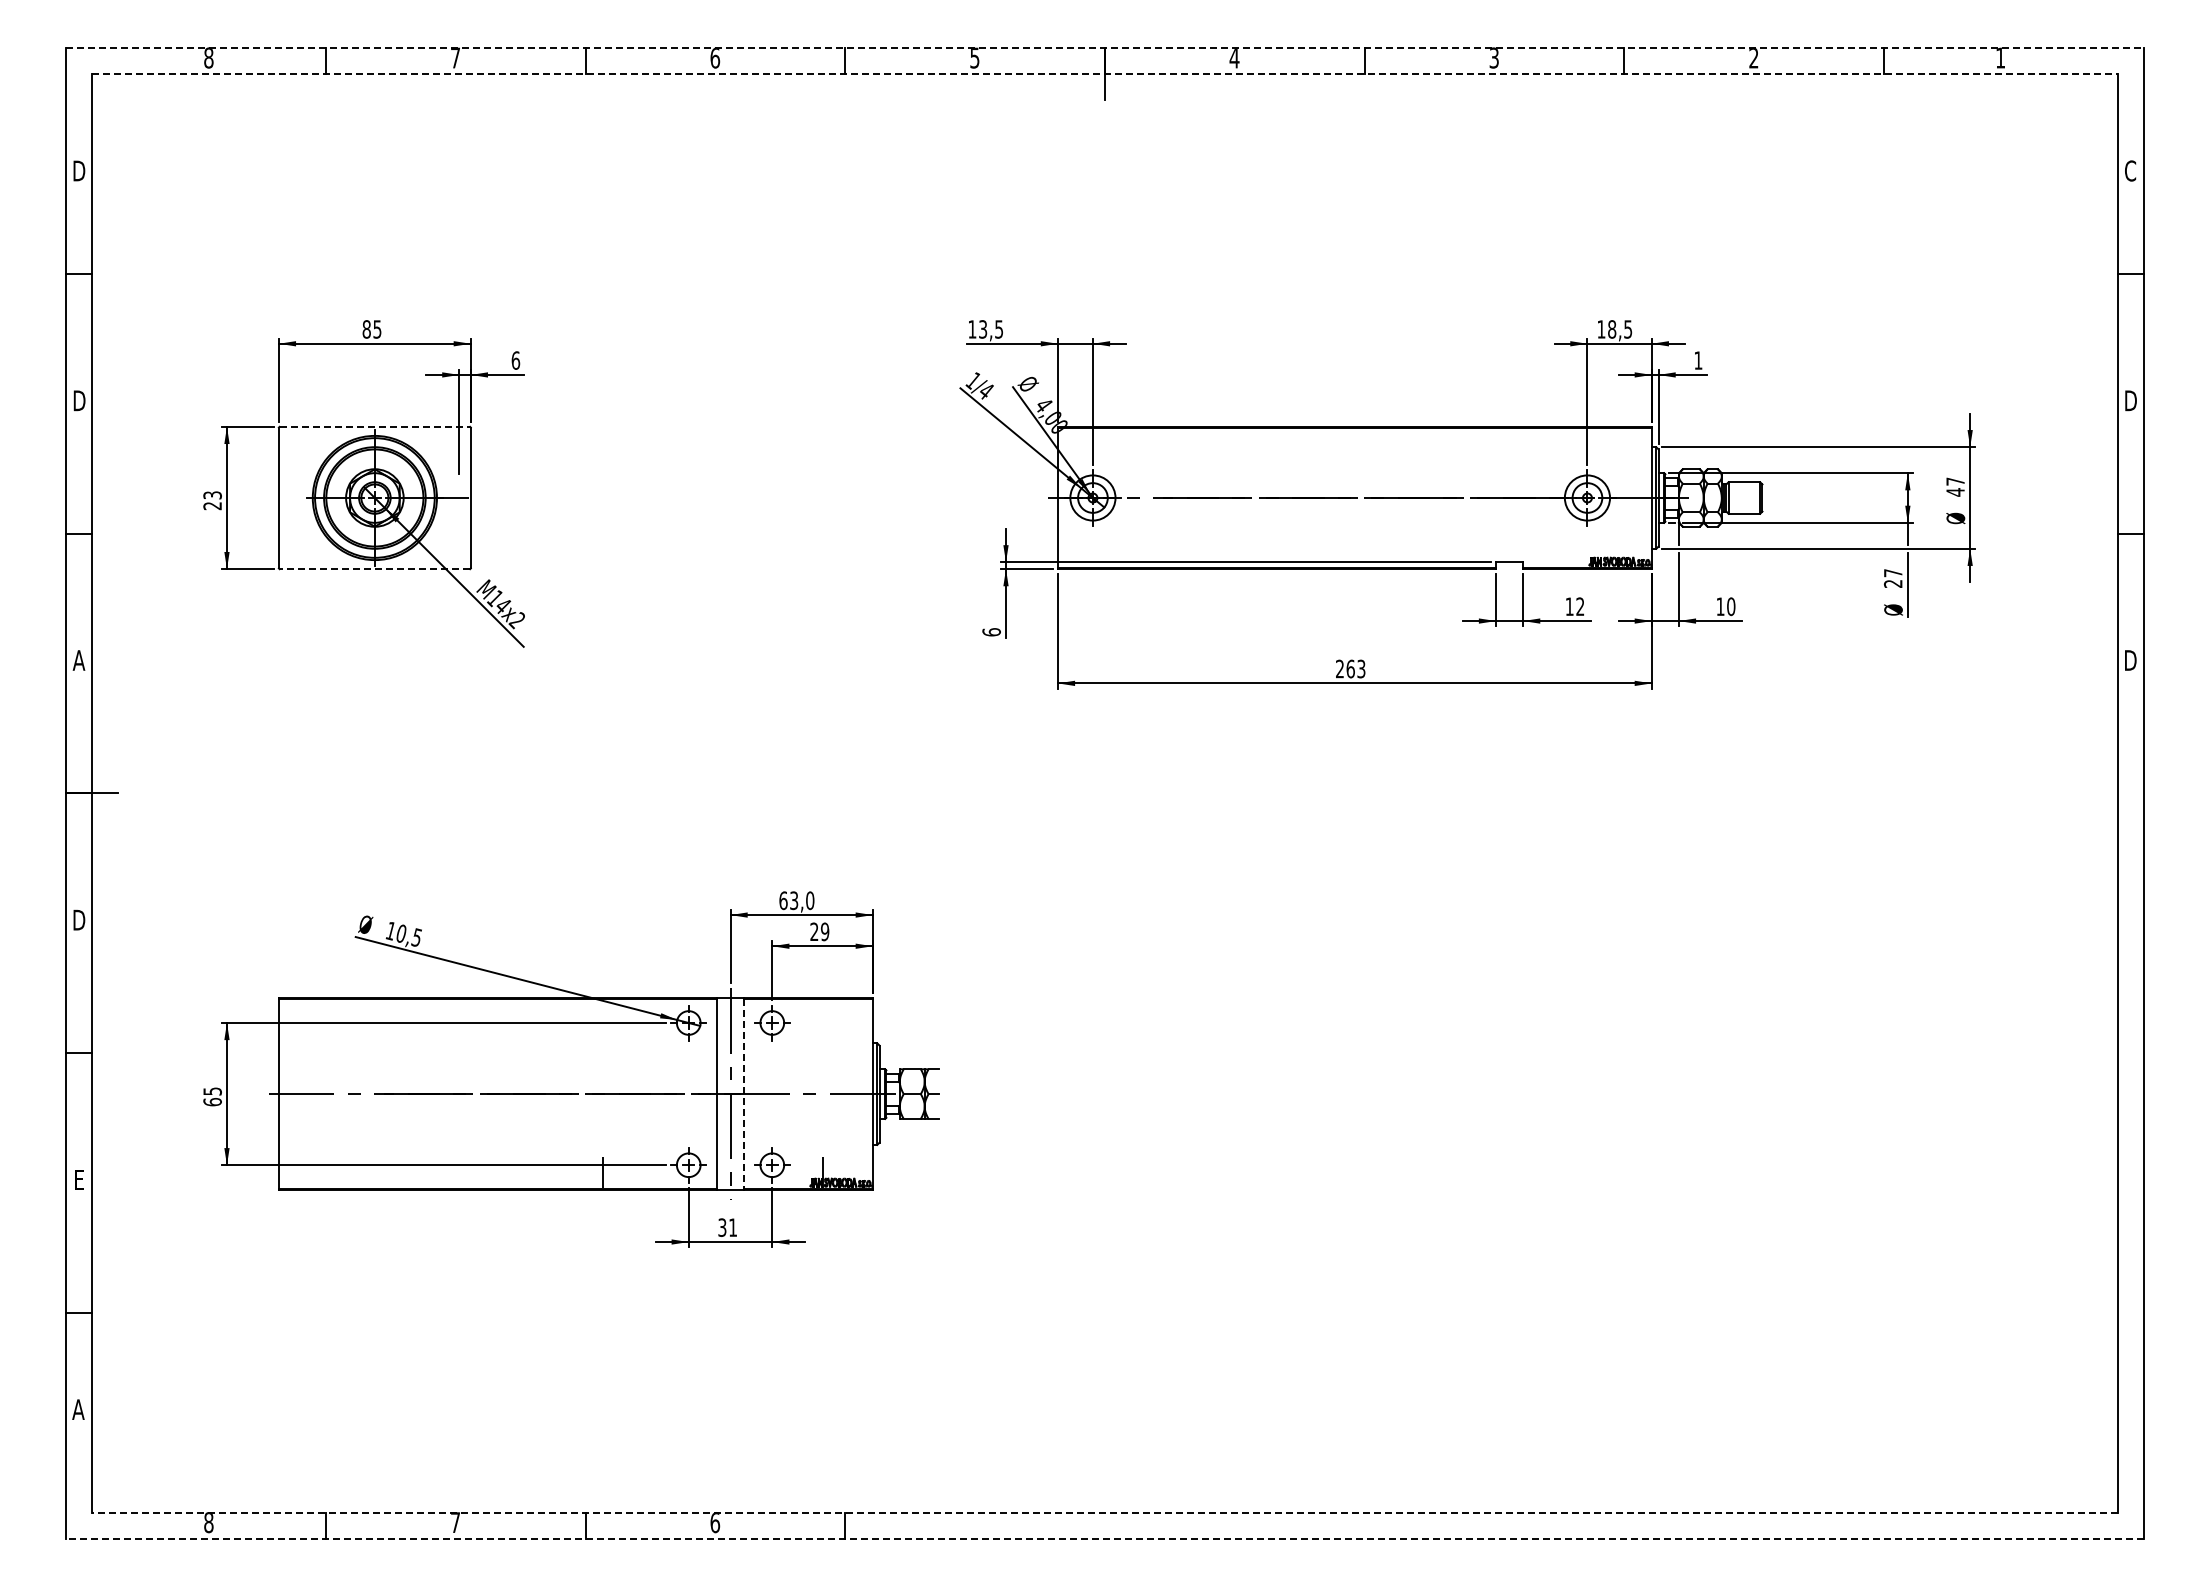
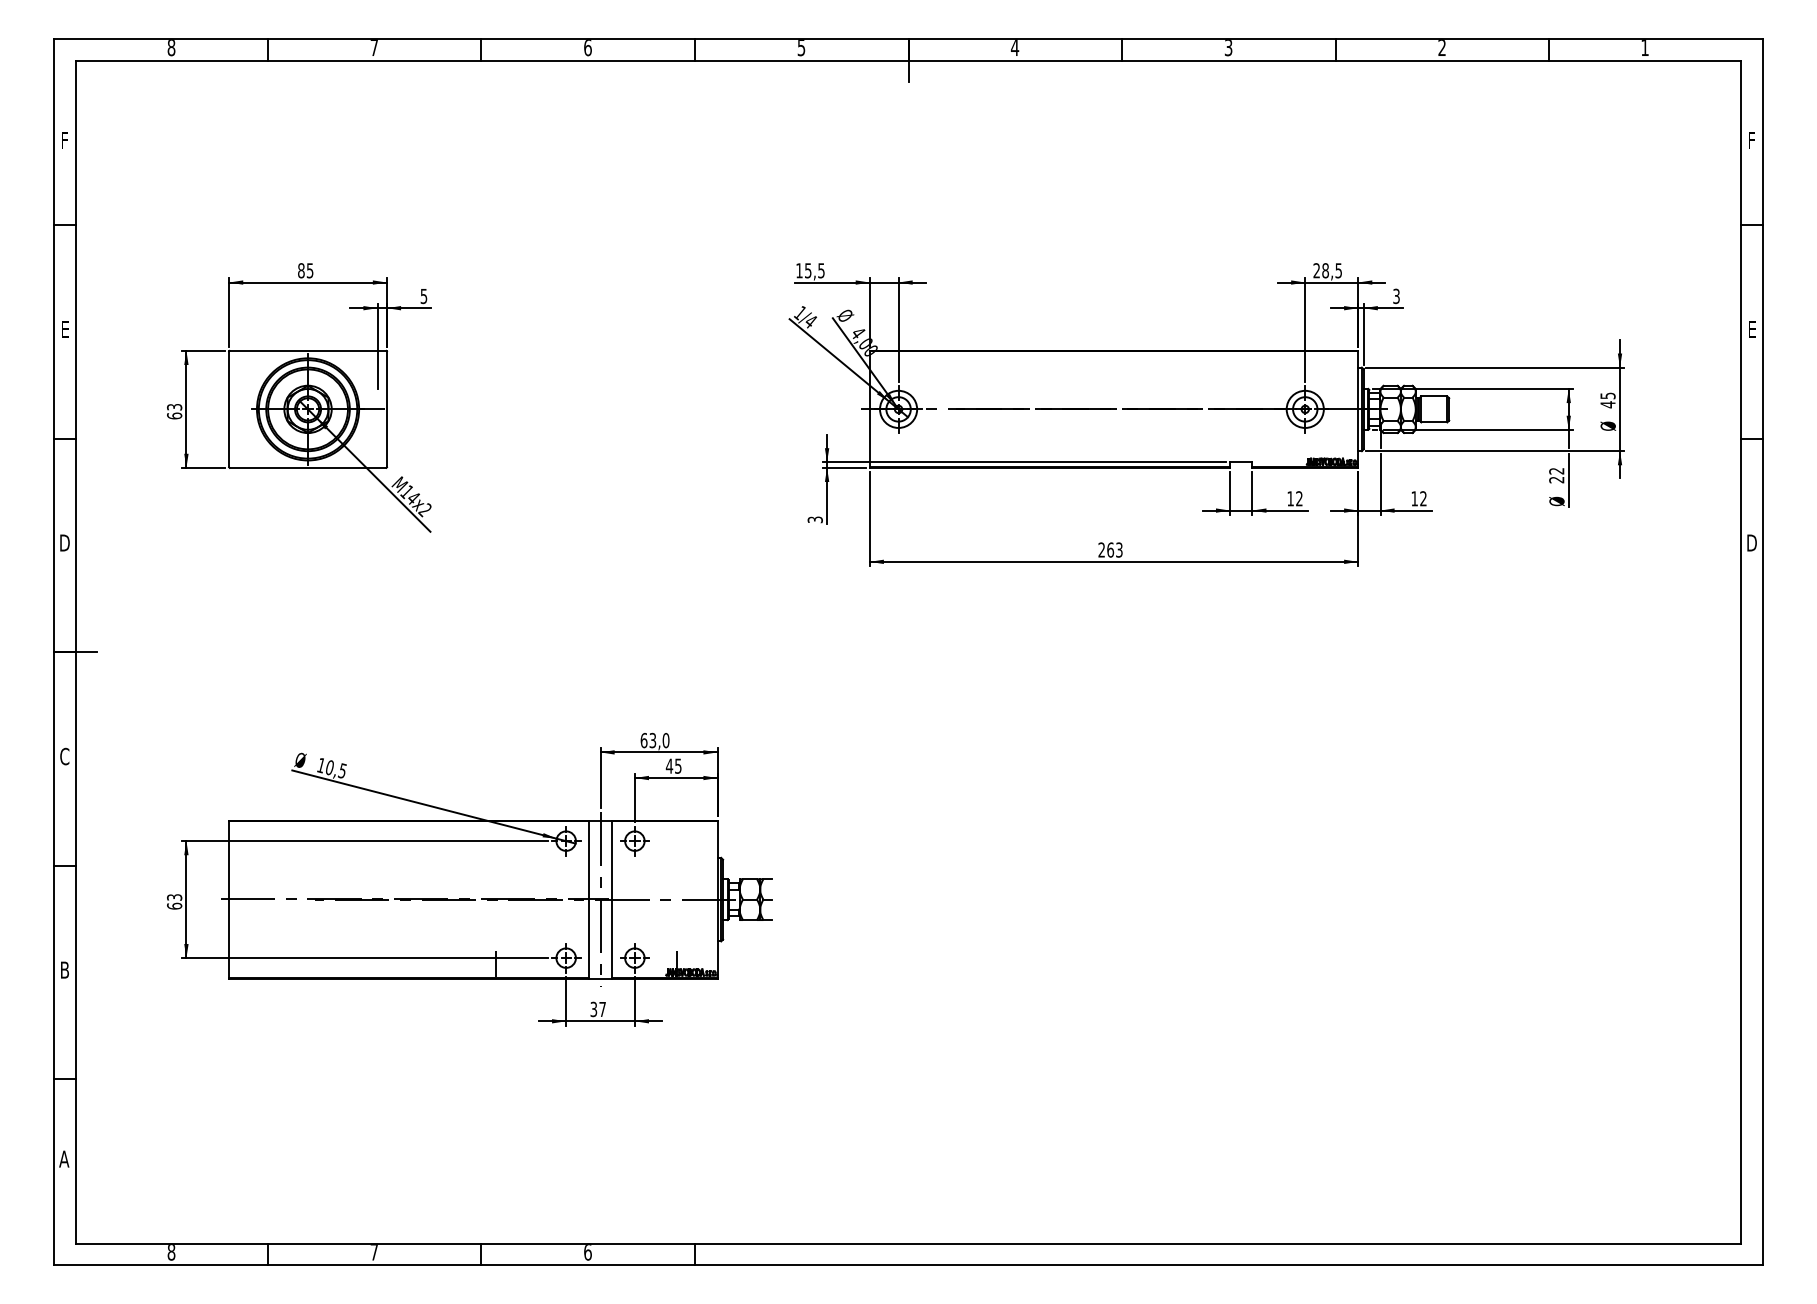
line: (1105, 48) -> (908, 39), dashed -> solid
line: (1105, 74) -> (908, 61), dashed -> solid
text: (79, 170) -> (65, 140), D -> F
text: (2130, 170) -> (1751, 140), C -> F
text: (983, 328) -> (808, 269), 13,5 -> 15,5
text: (1601, 329) -> (1316, 270), 18,5 -> 28,5
text: (515, 360) -> (423, 296), 6 -> 5
text: (1698, 360) -> (1396, 296), 1 -> 3
text: (79, 400) -> (65, 329), D -> E
text: (2130, 400) -> (1751, 329), D -> E
line: (375, 426) -> (308, 350), dashed -> solid
text: (1955, 481) -> (1607, 395), 47 -> 45
text: (212, 505) -> (174, 415), 23 -> 63
line: (374, 569) -> (307, 468), dashed -> solid
text: (1892, 573) -> (1556, 471), 27 -> 22
text: (1731, 606) -> (1423, 498), 10 -> 12
text: (991, 632) -> (815, 520), 6 -> 3
text: (78, 660) -> (64, 543), A -> D
text: (79, 919) -> (65, 756), D -> C
text: (819, 931) -> (673, 765), 29 -> 45
text: (212, 1091) -> (174, 897), 65 -> 63
line: (744, 1094) -> (612, 899), dashed -> solid
text: (79, 1179) -> (65, 969), E -> B
text: (732, 1227) -> (602, 1009), 31 -> 37
line: (1105, 1512) -> (908, 1243), dashed -> solid
line: (1105, 1538) -> (908, 1265), dashed -> solid

